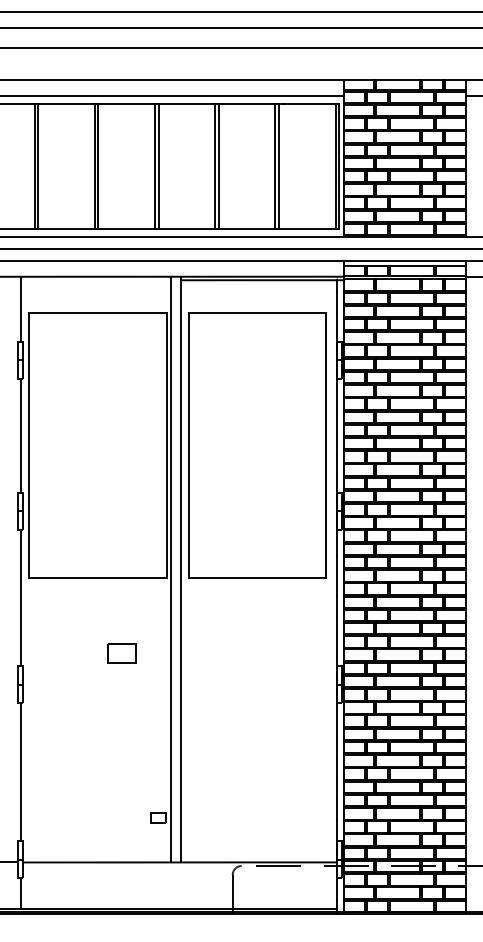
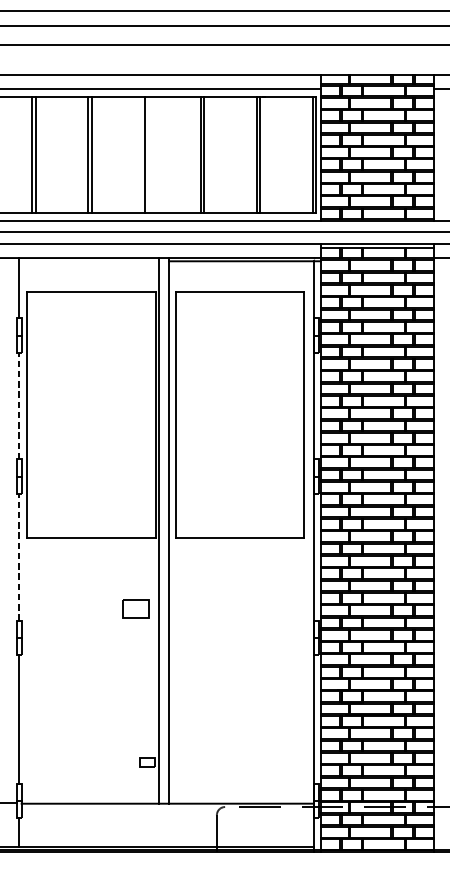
line: (158, 166) -> (147, 155), removed
line: (20, 435) -> (19, 405), solid -> dashed
line: (20, 597) -> (19, 556), solid -> dashed
part: (121, 653) -> (135, 609), moved

